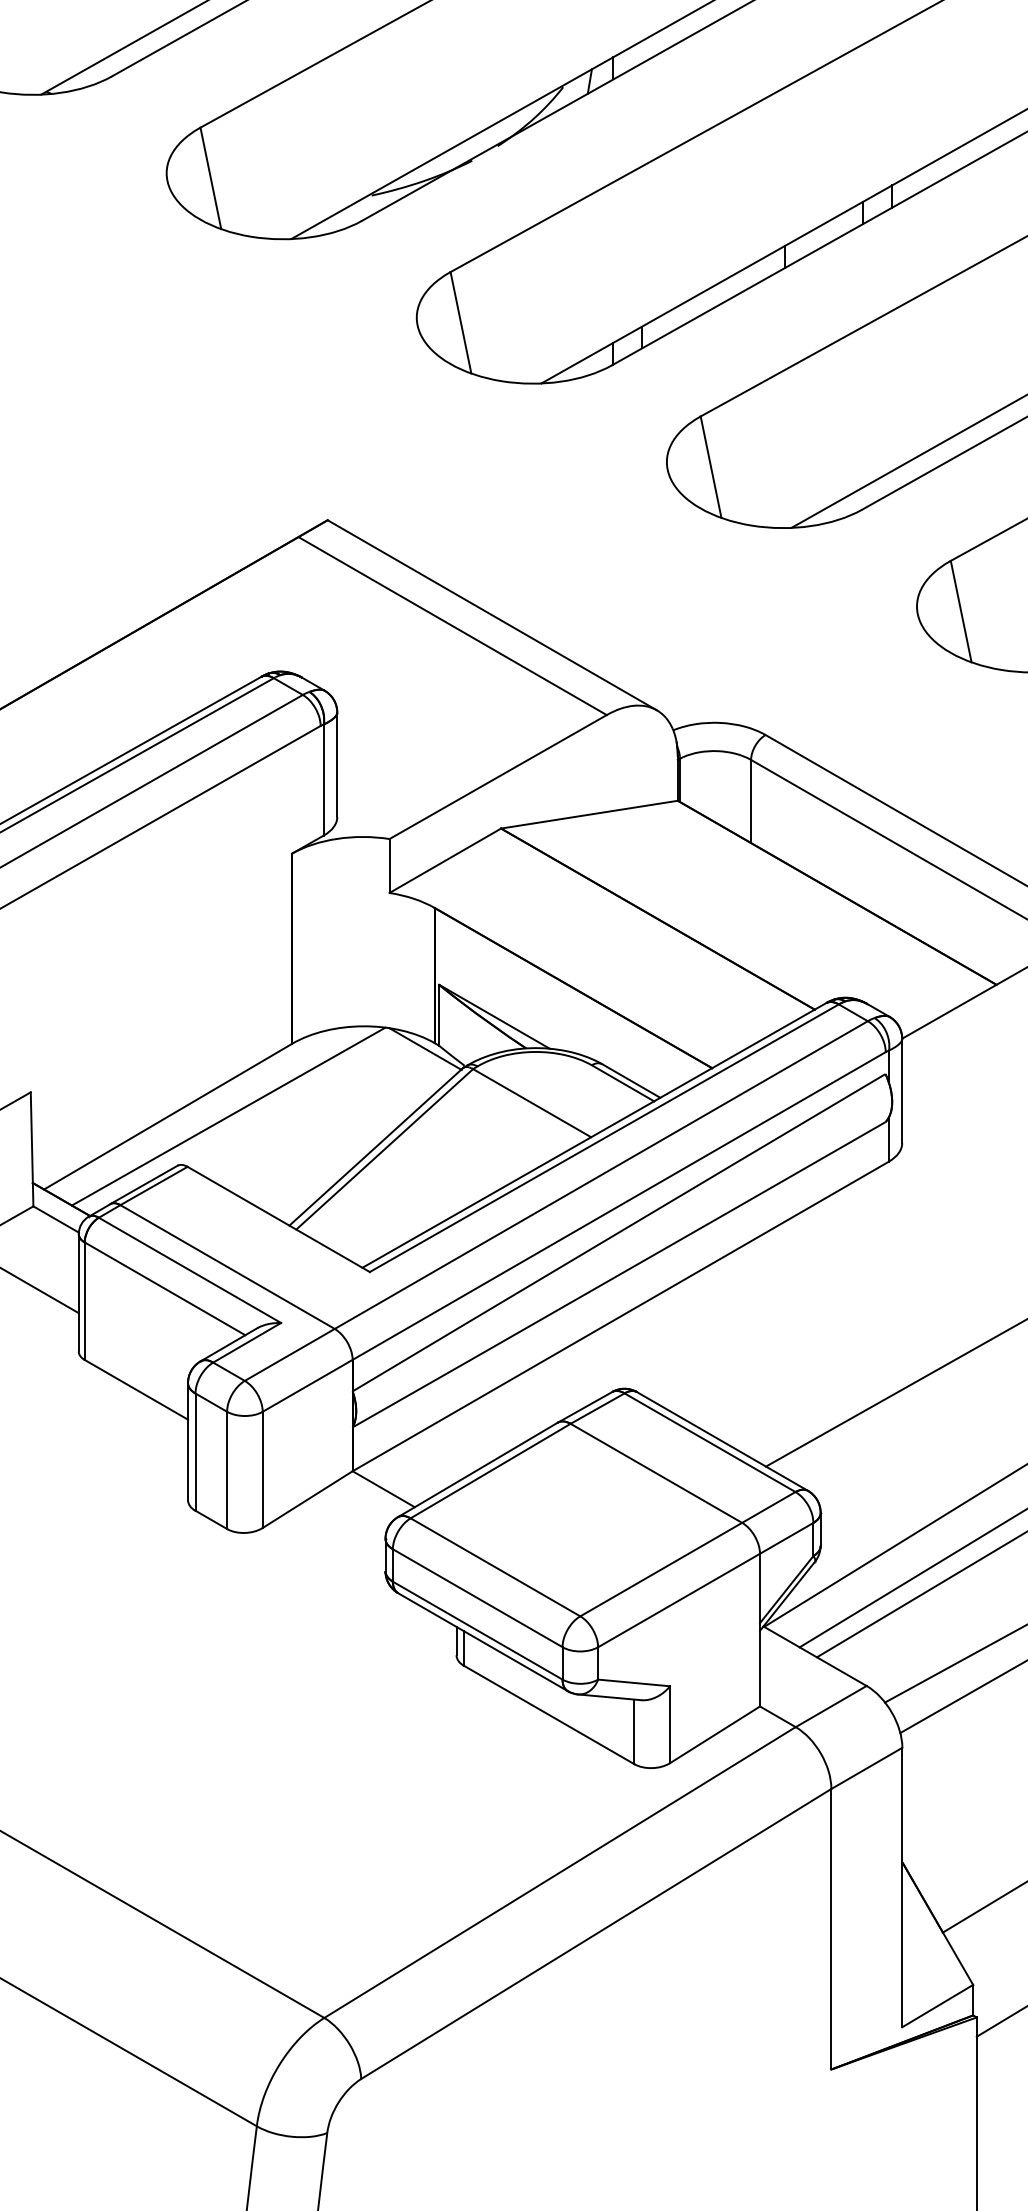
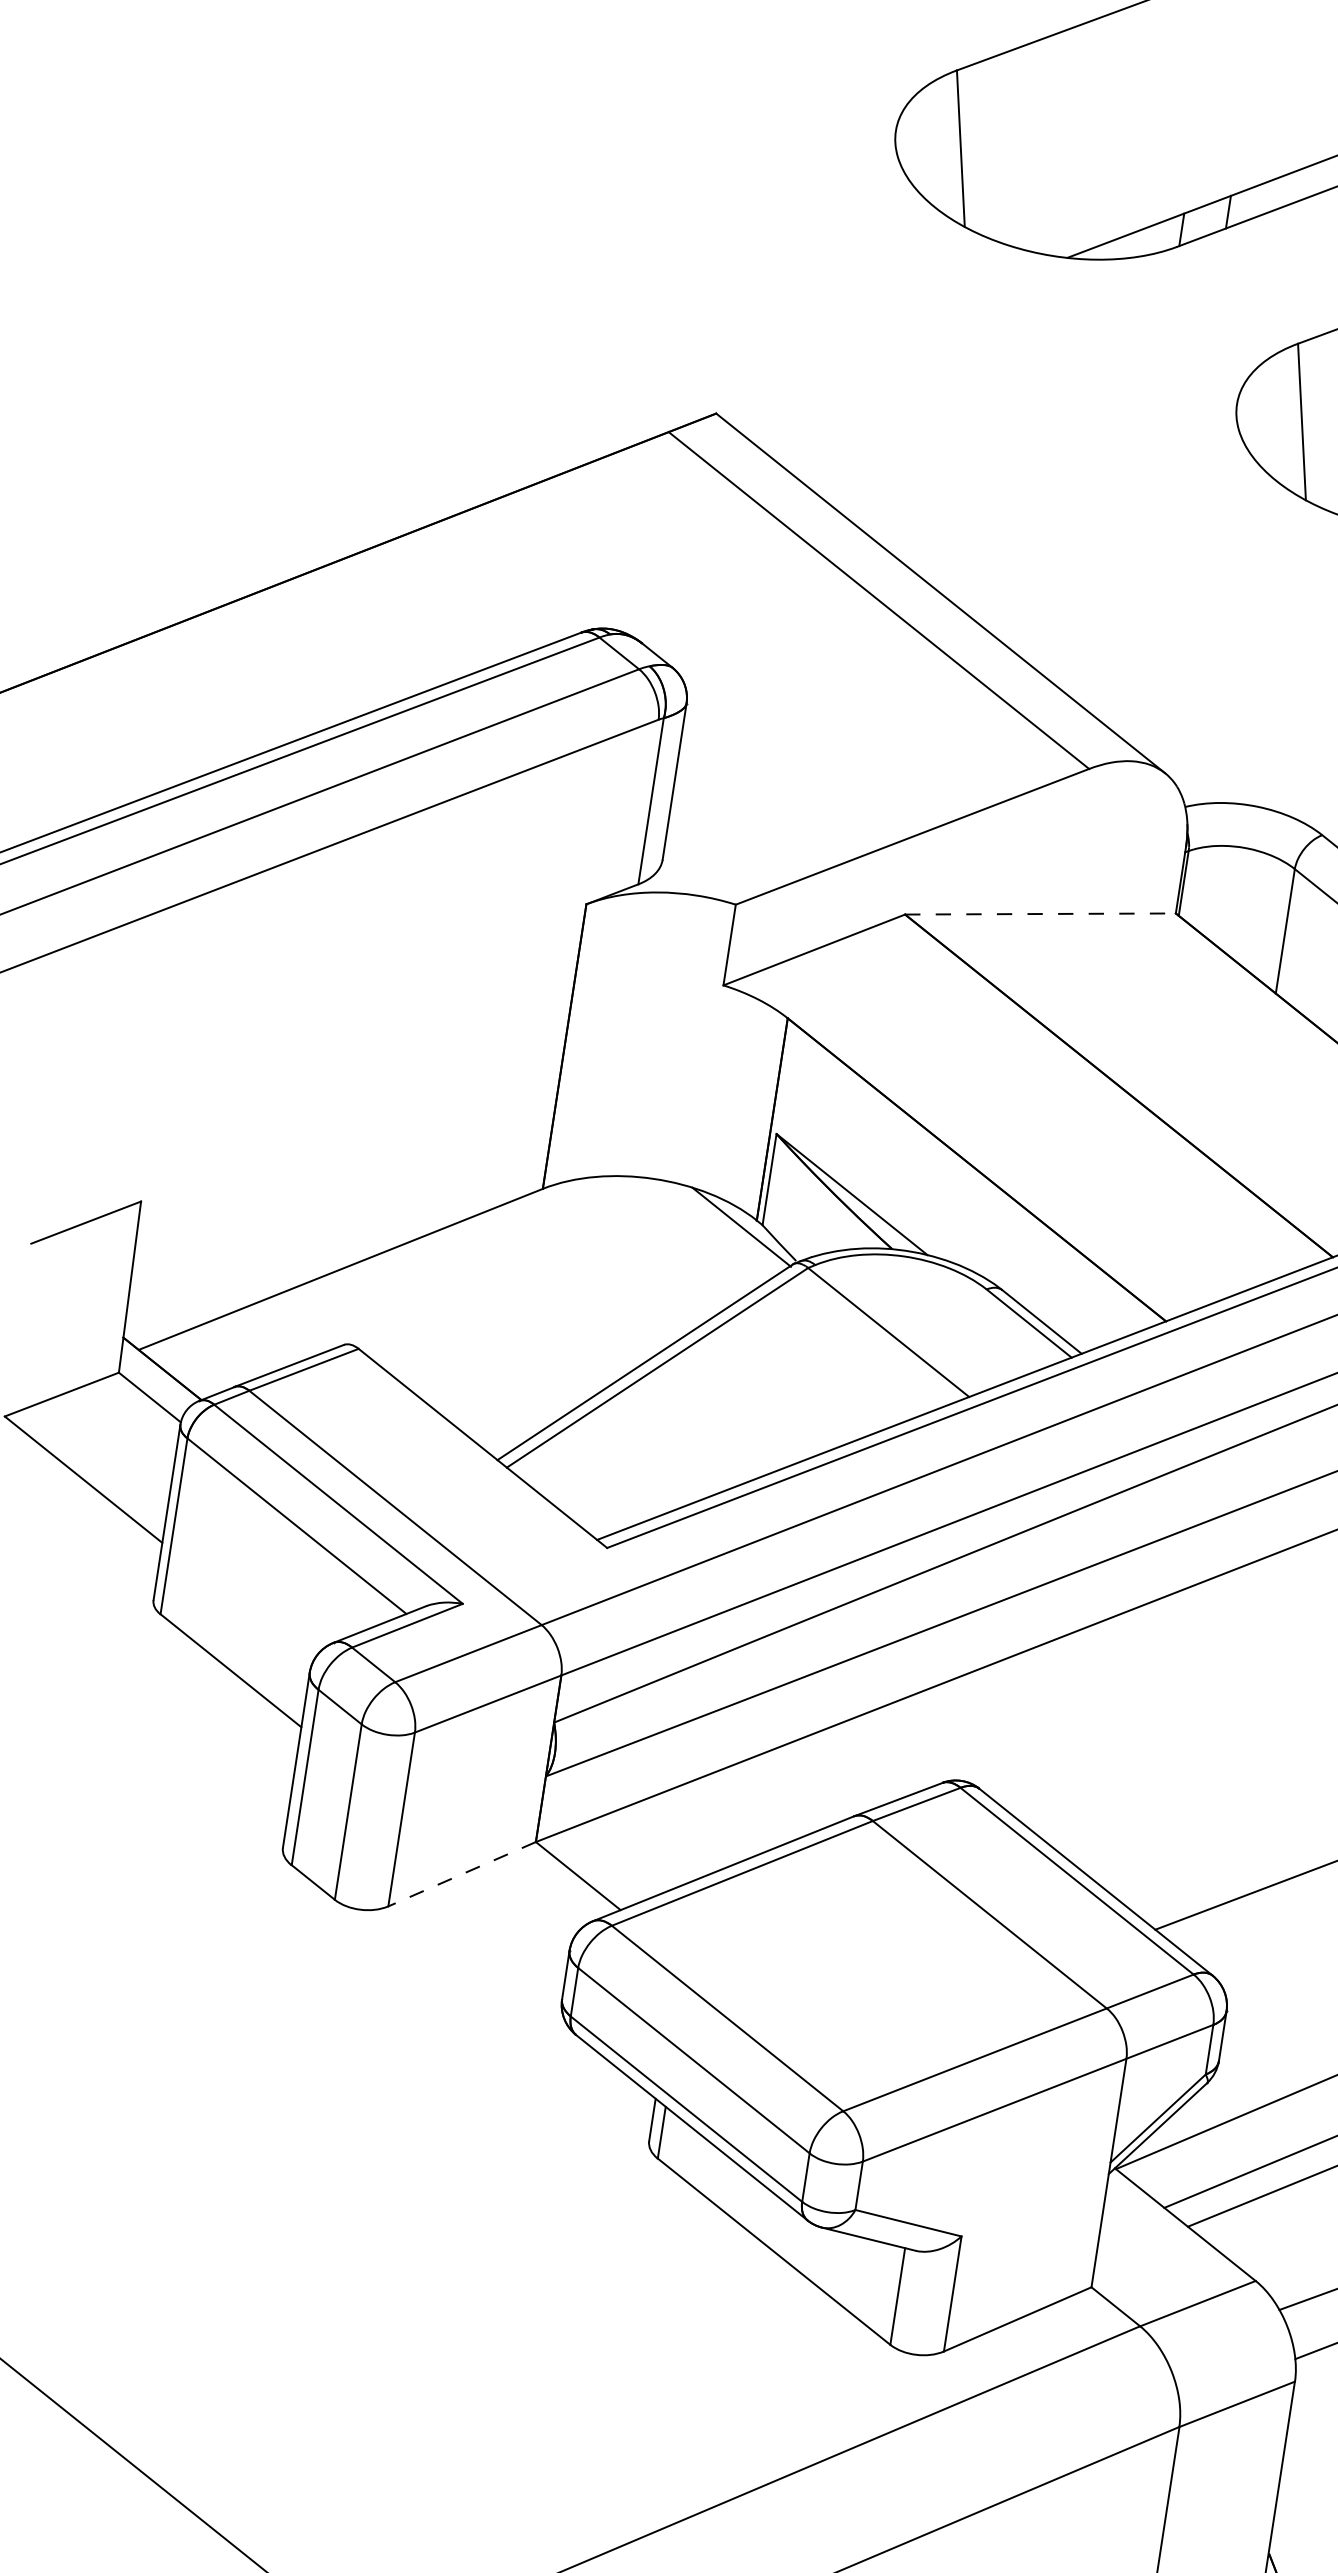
line: (589, 814) -> (1040, 913), solid -> dashed
line: (228, 1116) -> (431, 1282), removed
line: (307, 1499) -> (461, 1874), solid -> dashed

